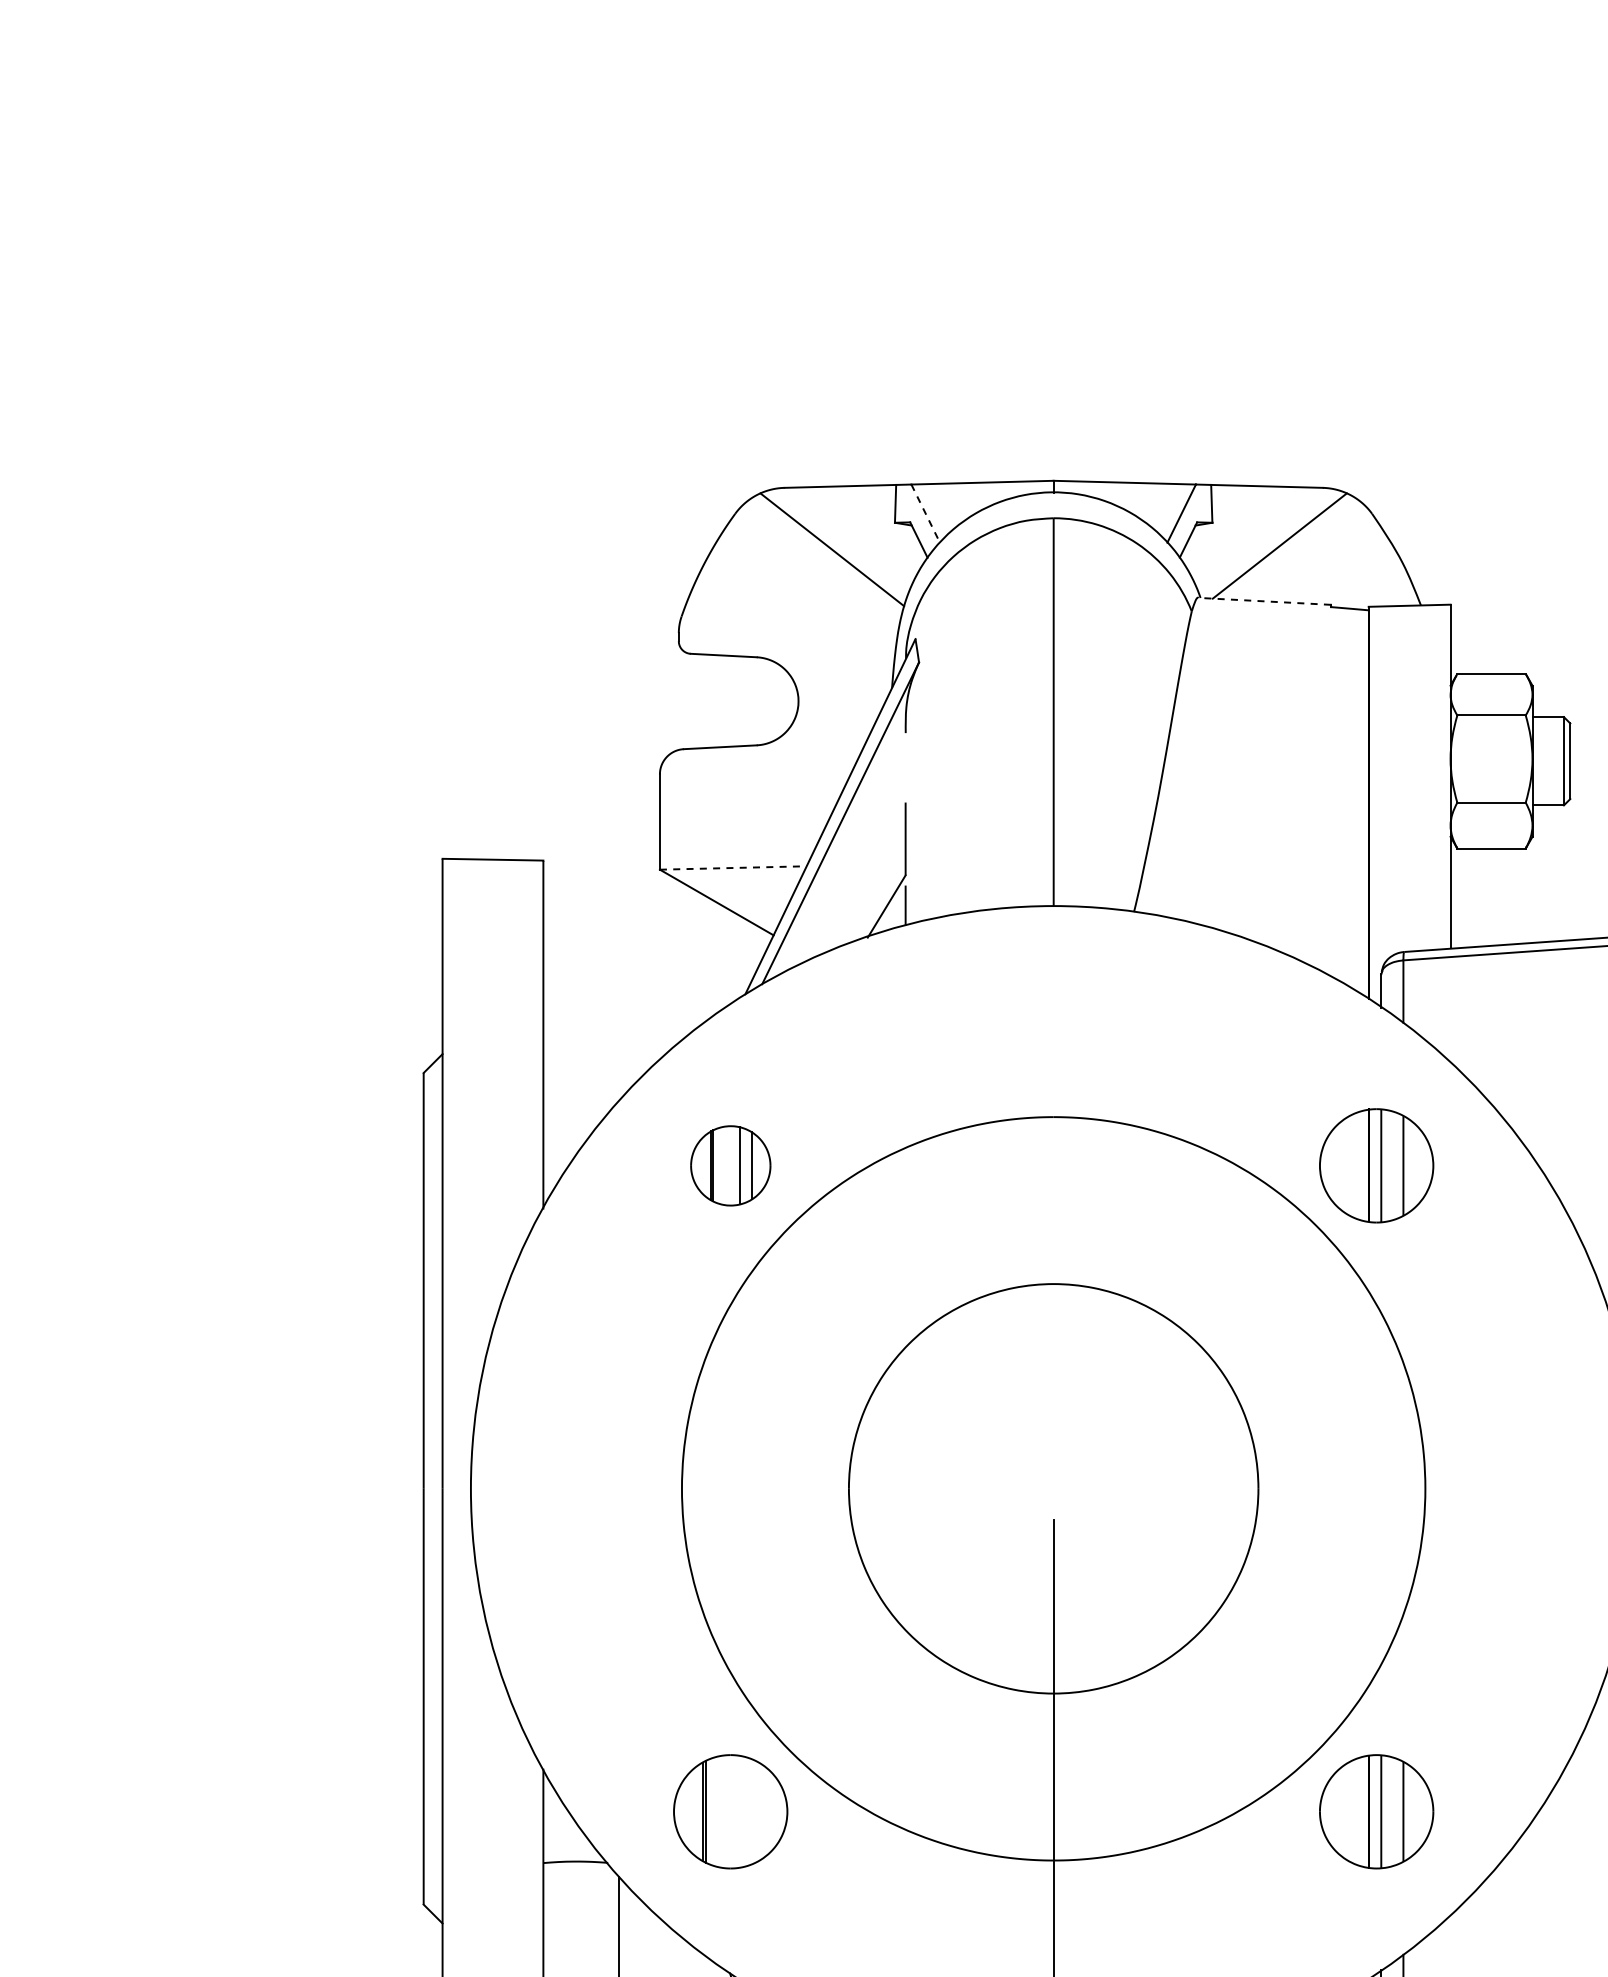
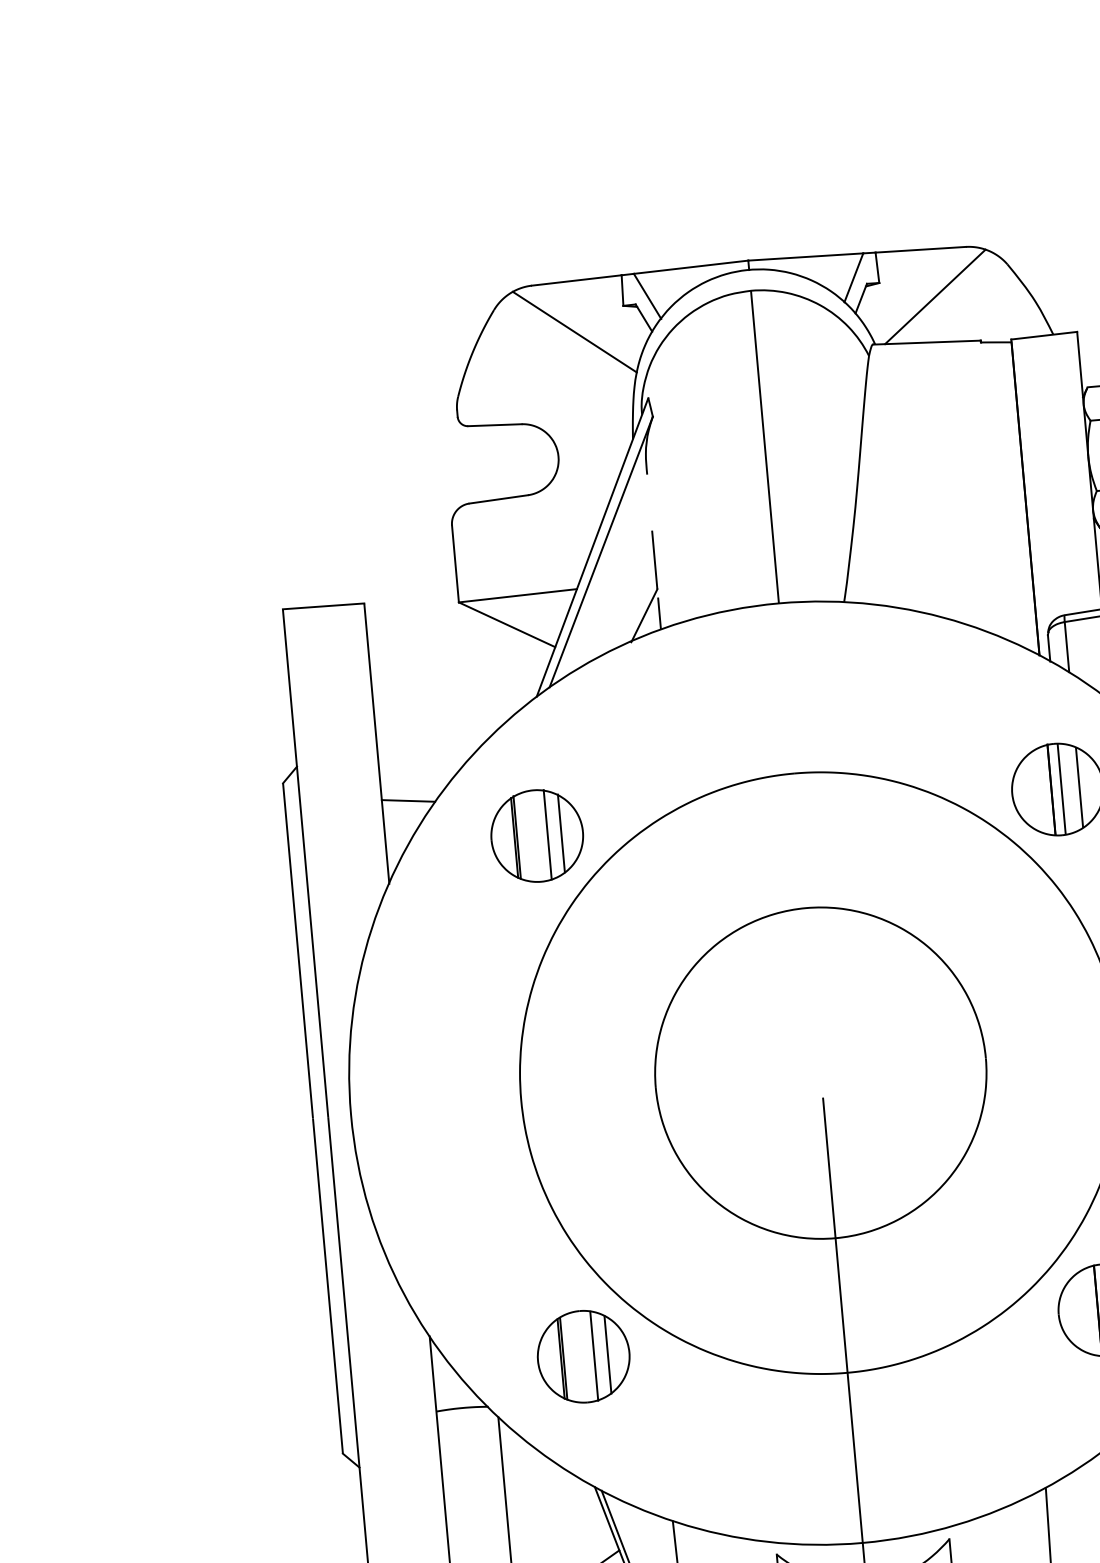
line: (925, 513) -> (647, 296), dashed -> solid
line: (1264, 601) -> (926, 342), dashed -> solid
line: (733, 867) -> (518, 595), dashed -> solid
line: (575, 1108) -> (408, 800), added
part: (730, 1165) -> (537, 835), size x1.43
line: (743, 1812) -> (594, 1356), added
line: (760, 1812) -> (607, 1355), added

